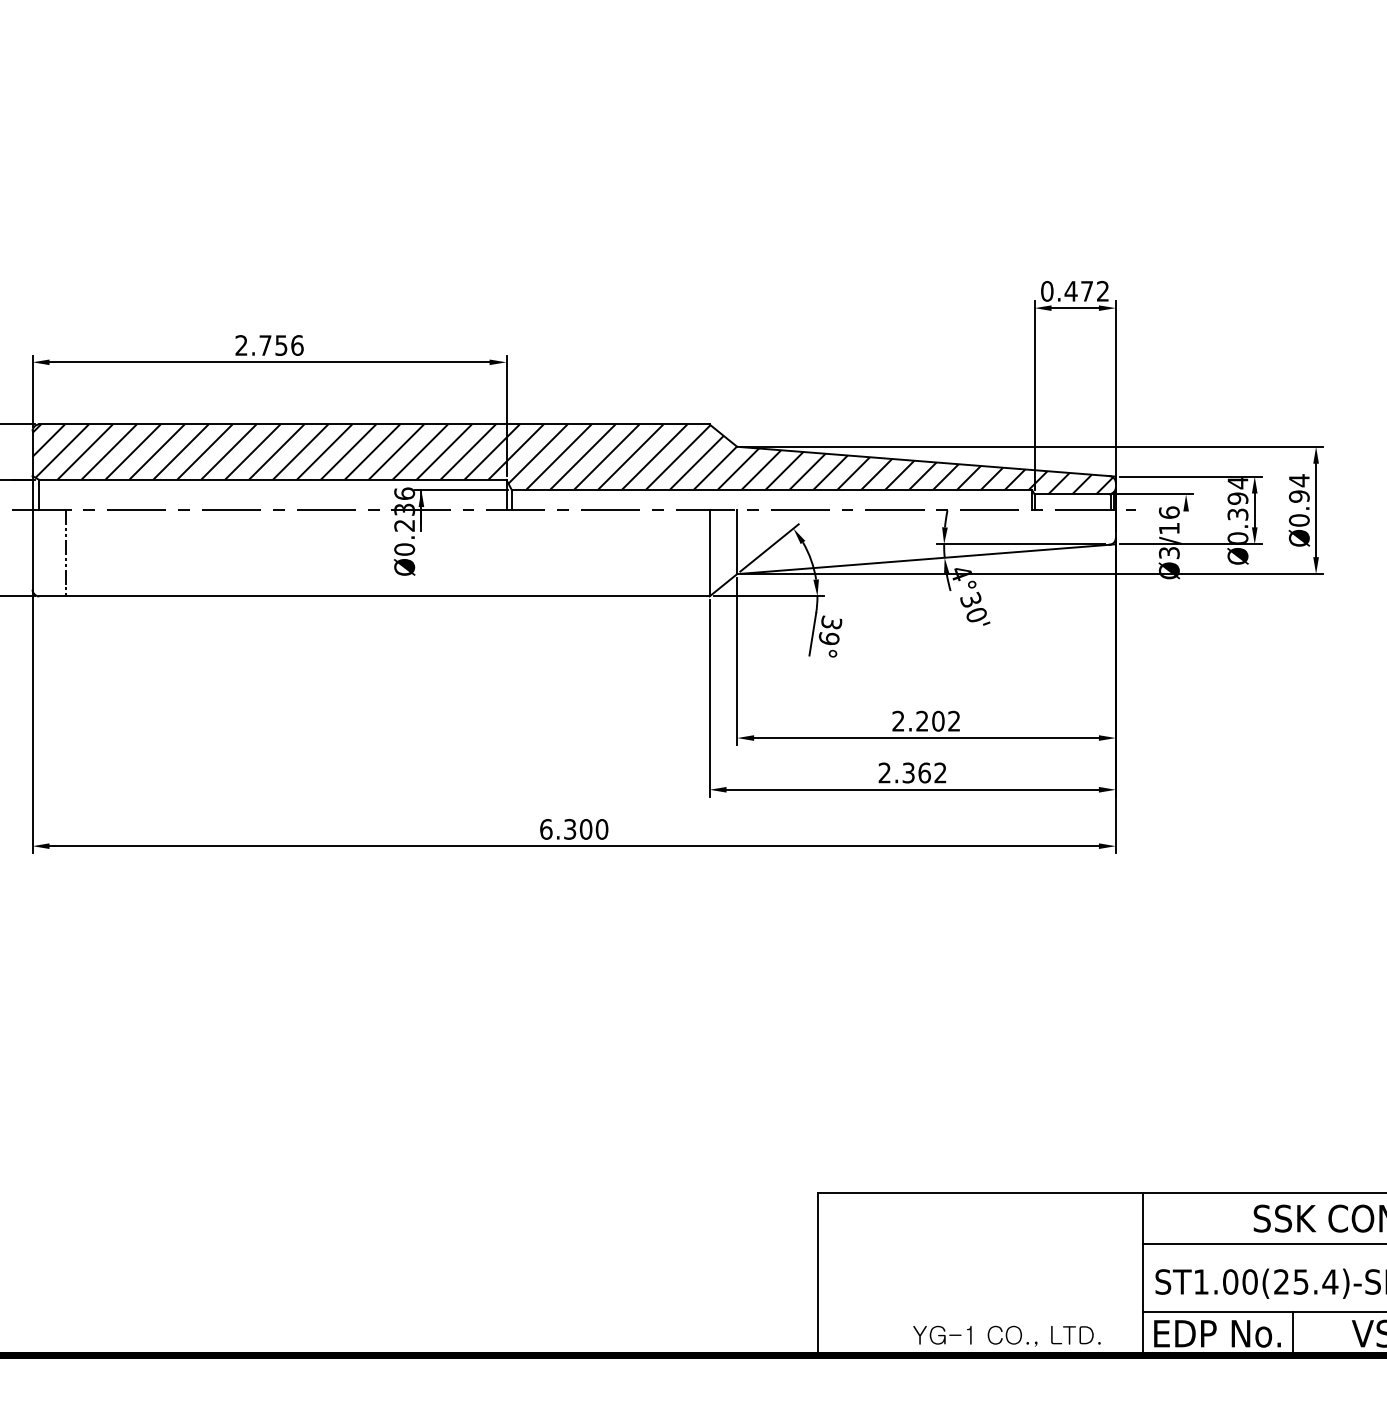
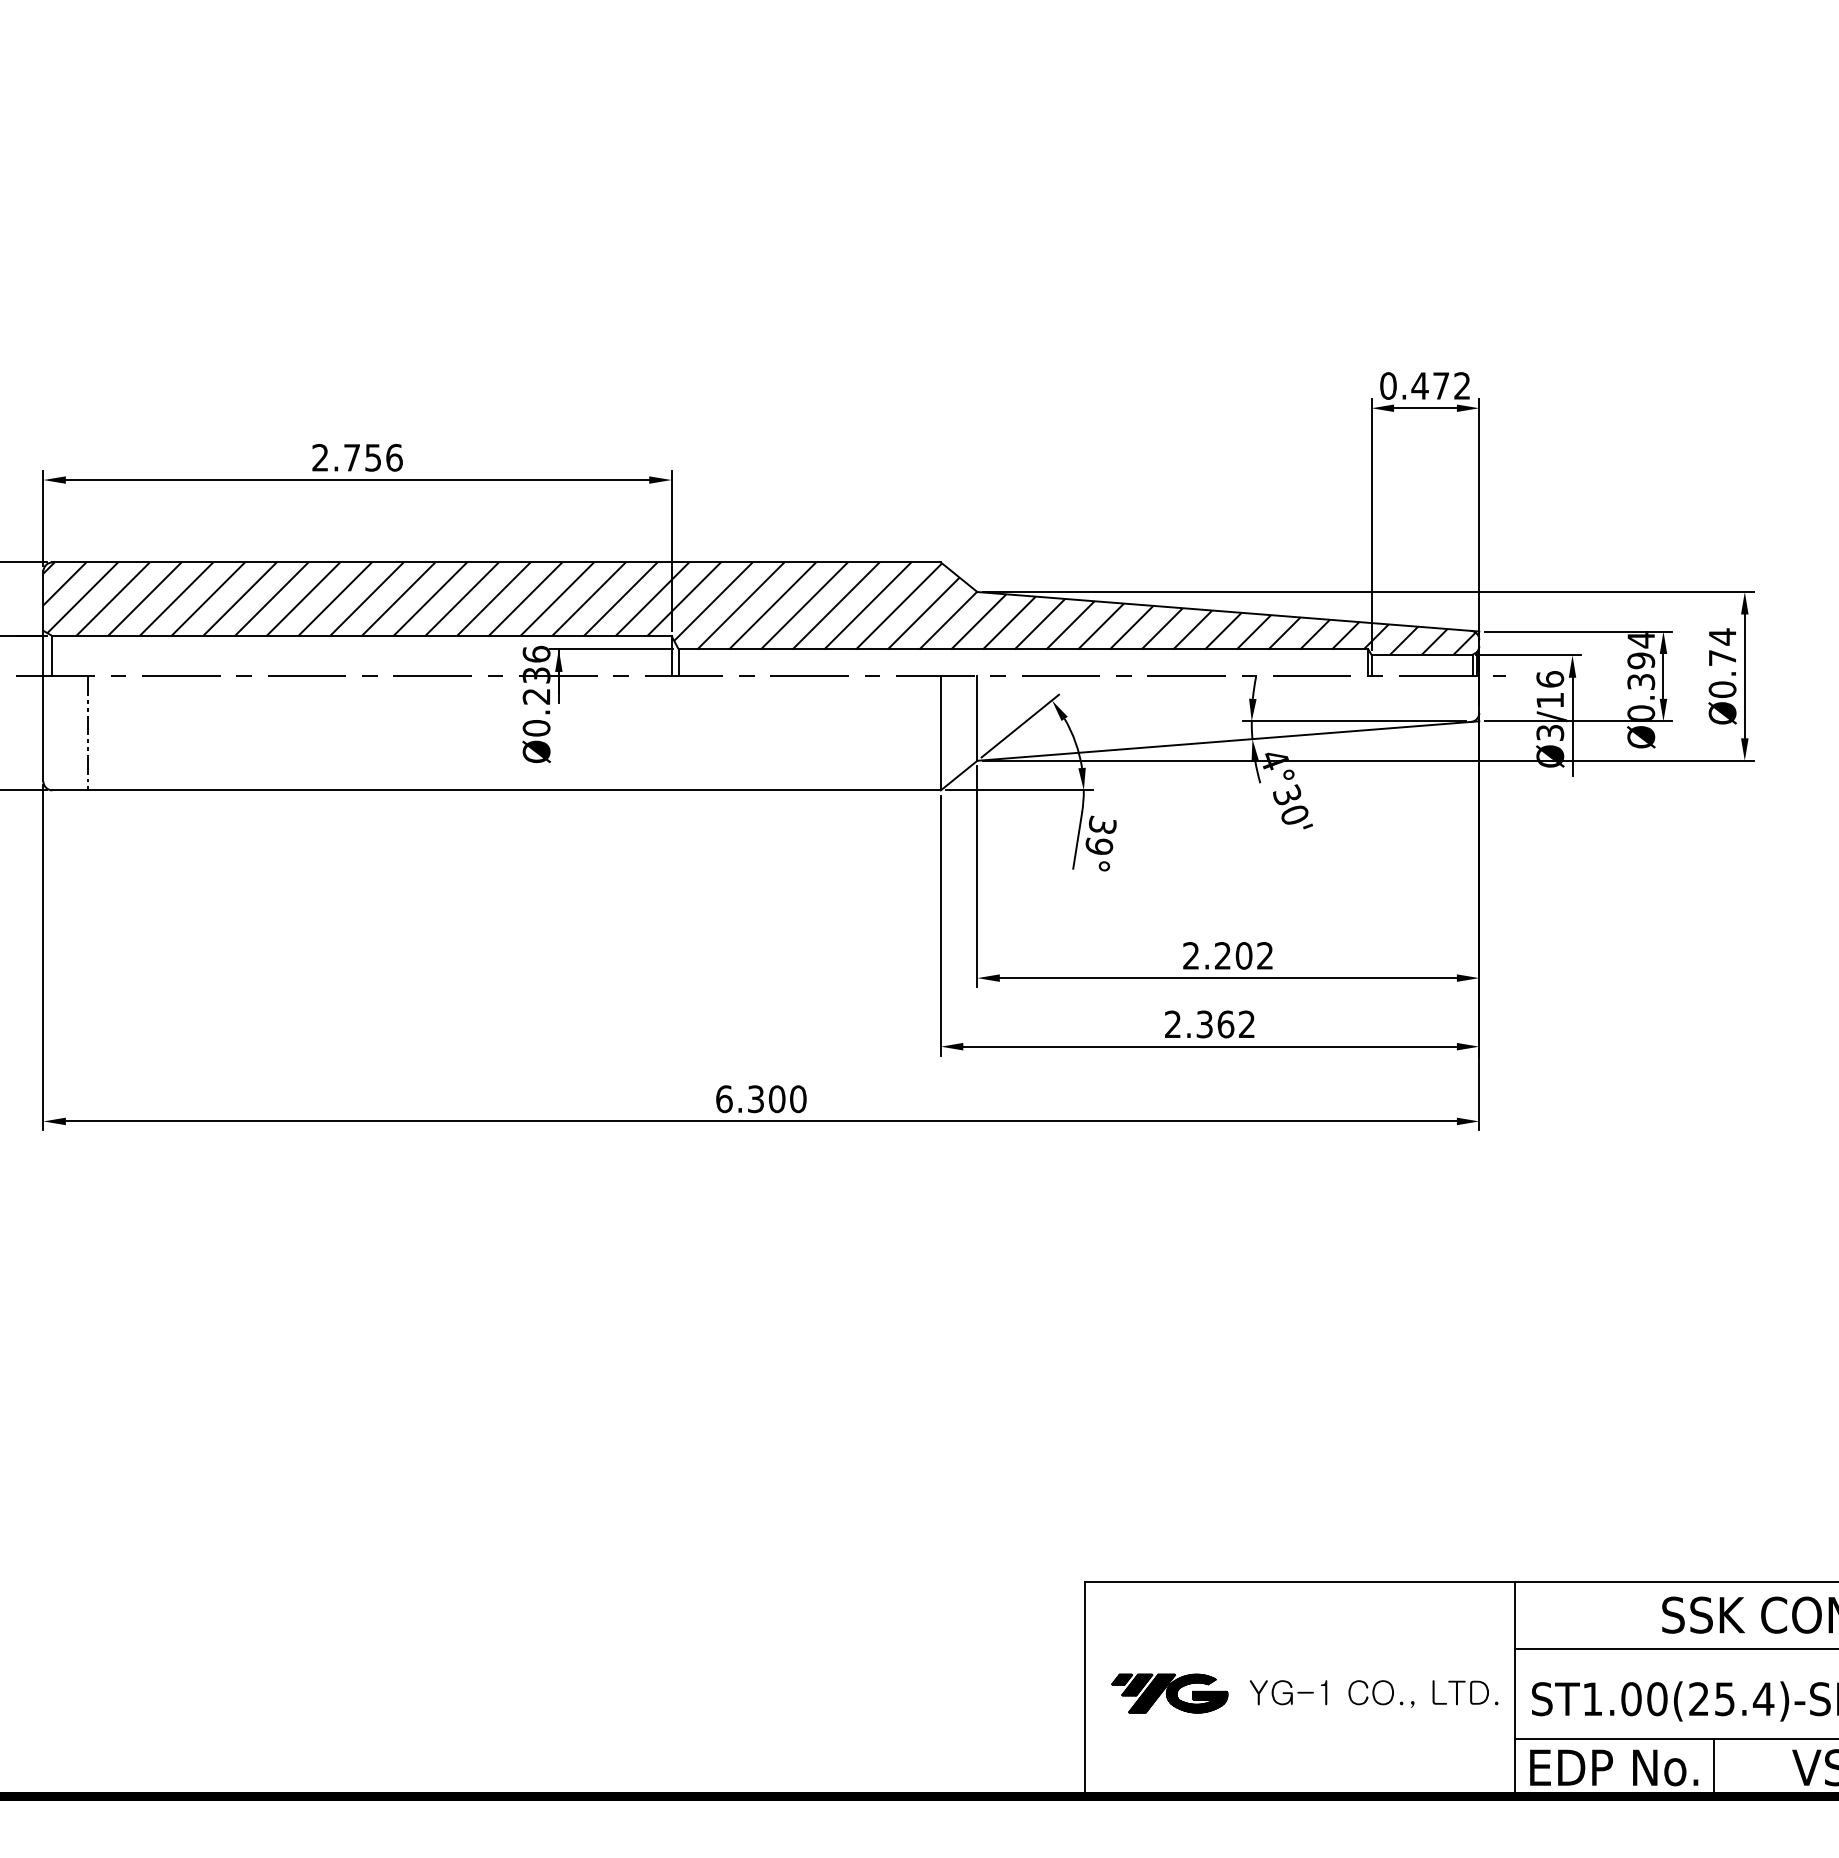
text: (1299, 496) -> (1722, 657), Ø0.94 -> Ø0.74
line: (1186, 548) -> (1572, 726), added
part: (882, 1277) -> (1169, 1693), added
text: (1006, 1335) -> (1373, 1693), moved

